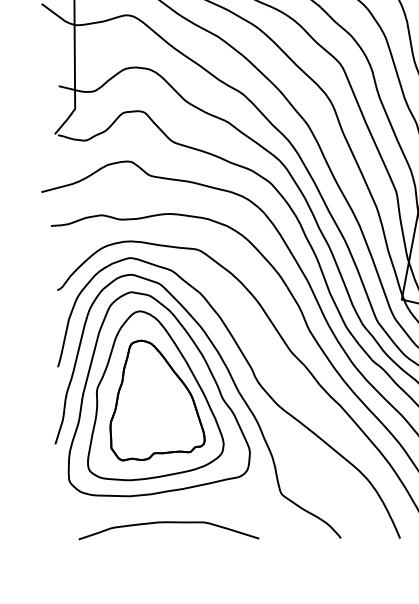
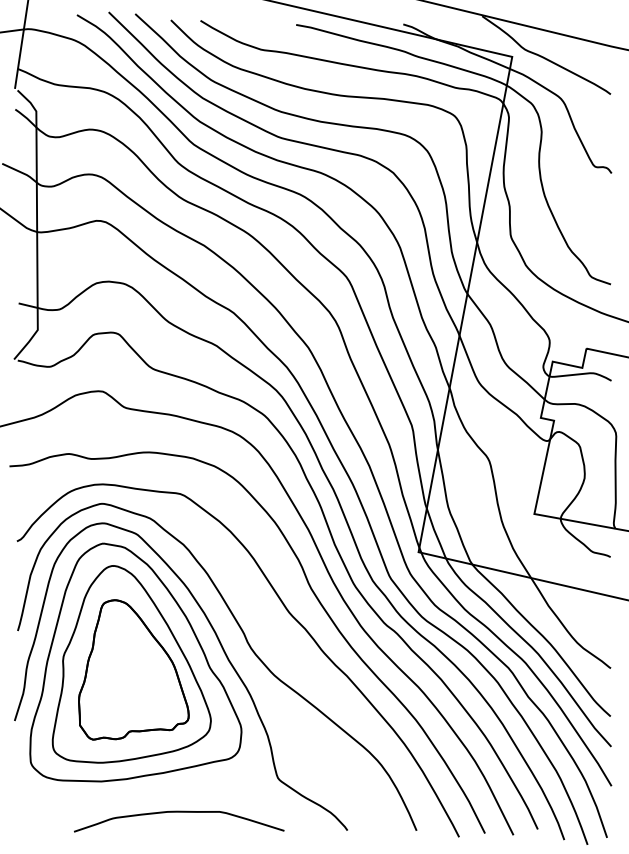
curve: (169, 522) -> (179, 812), moved

